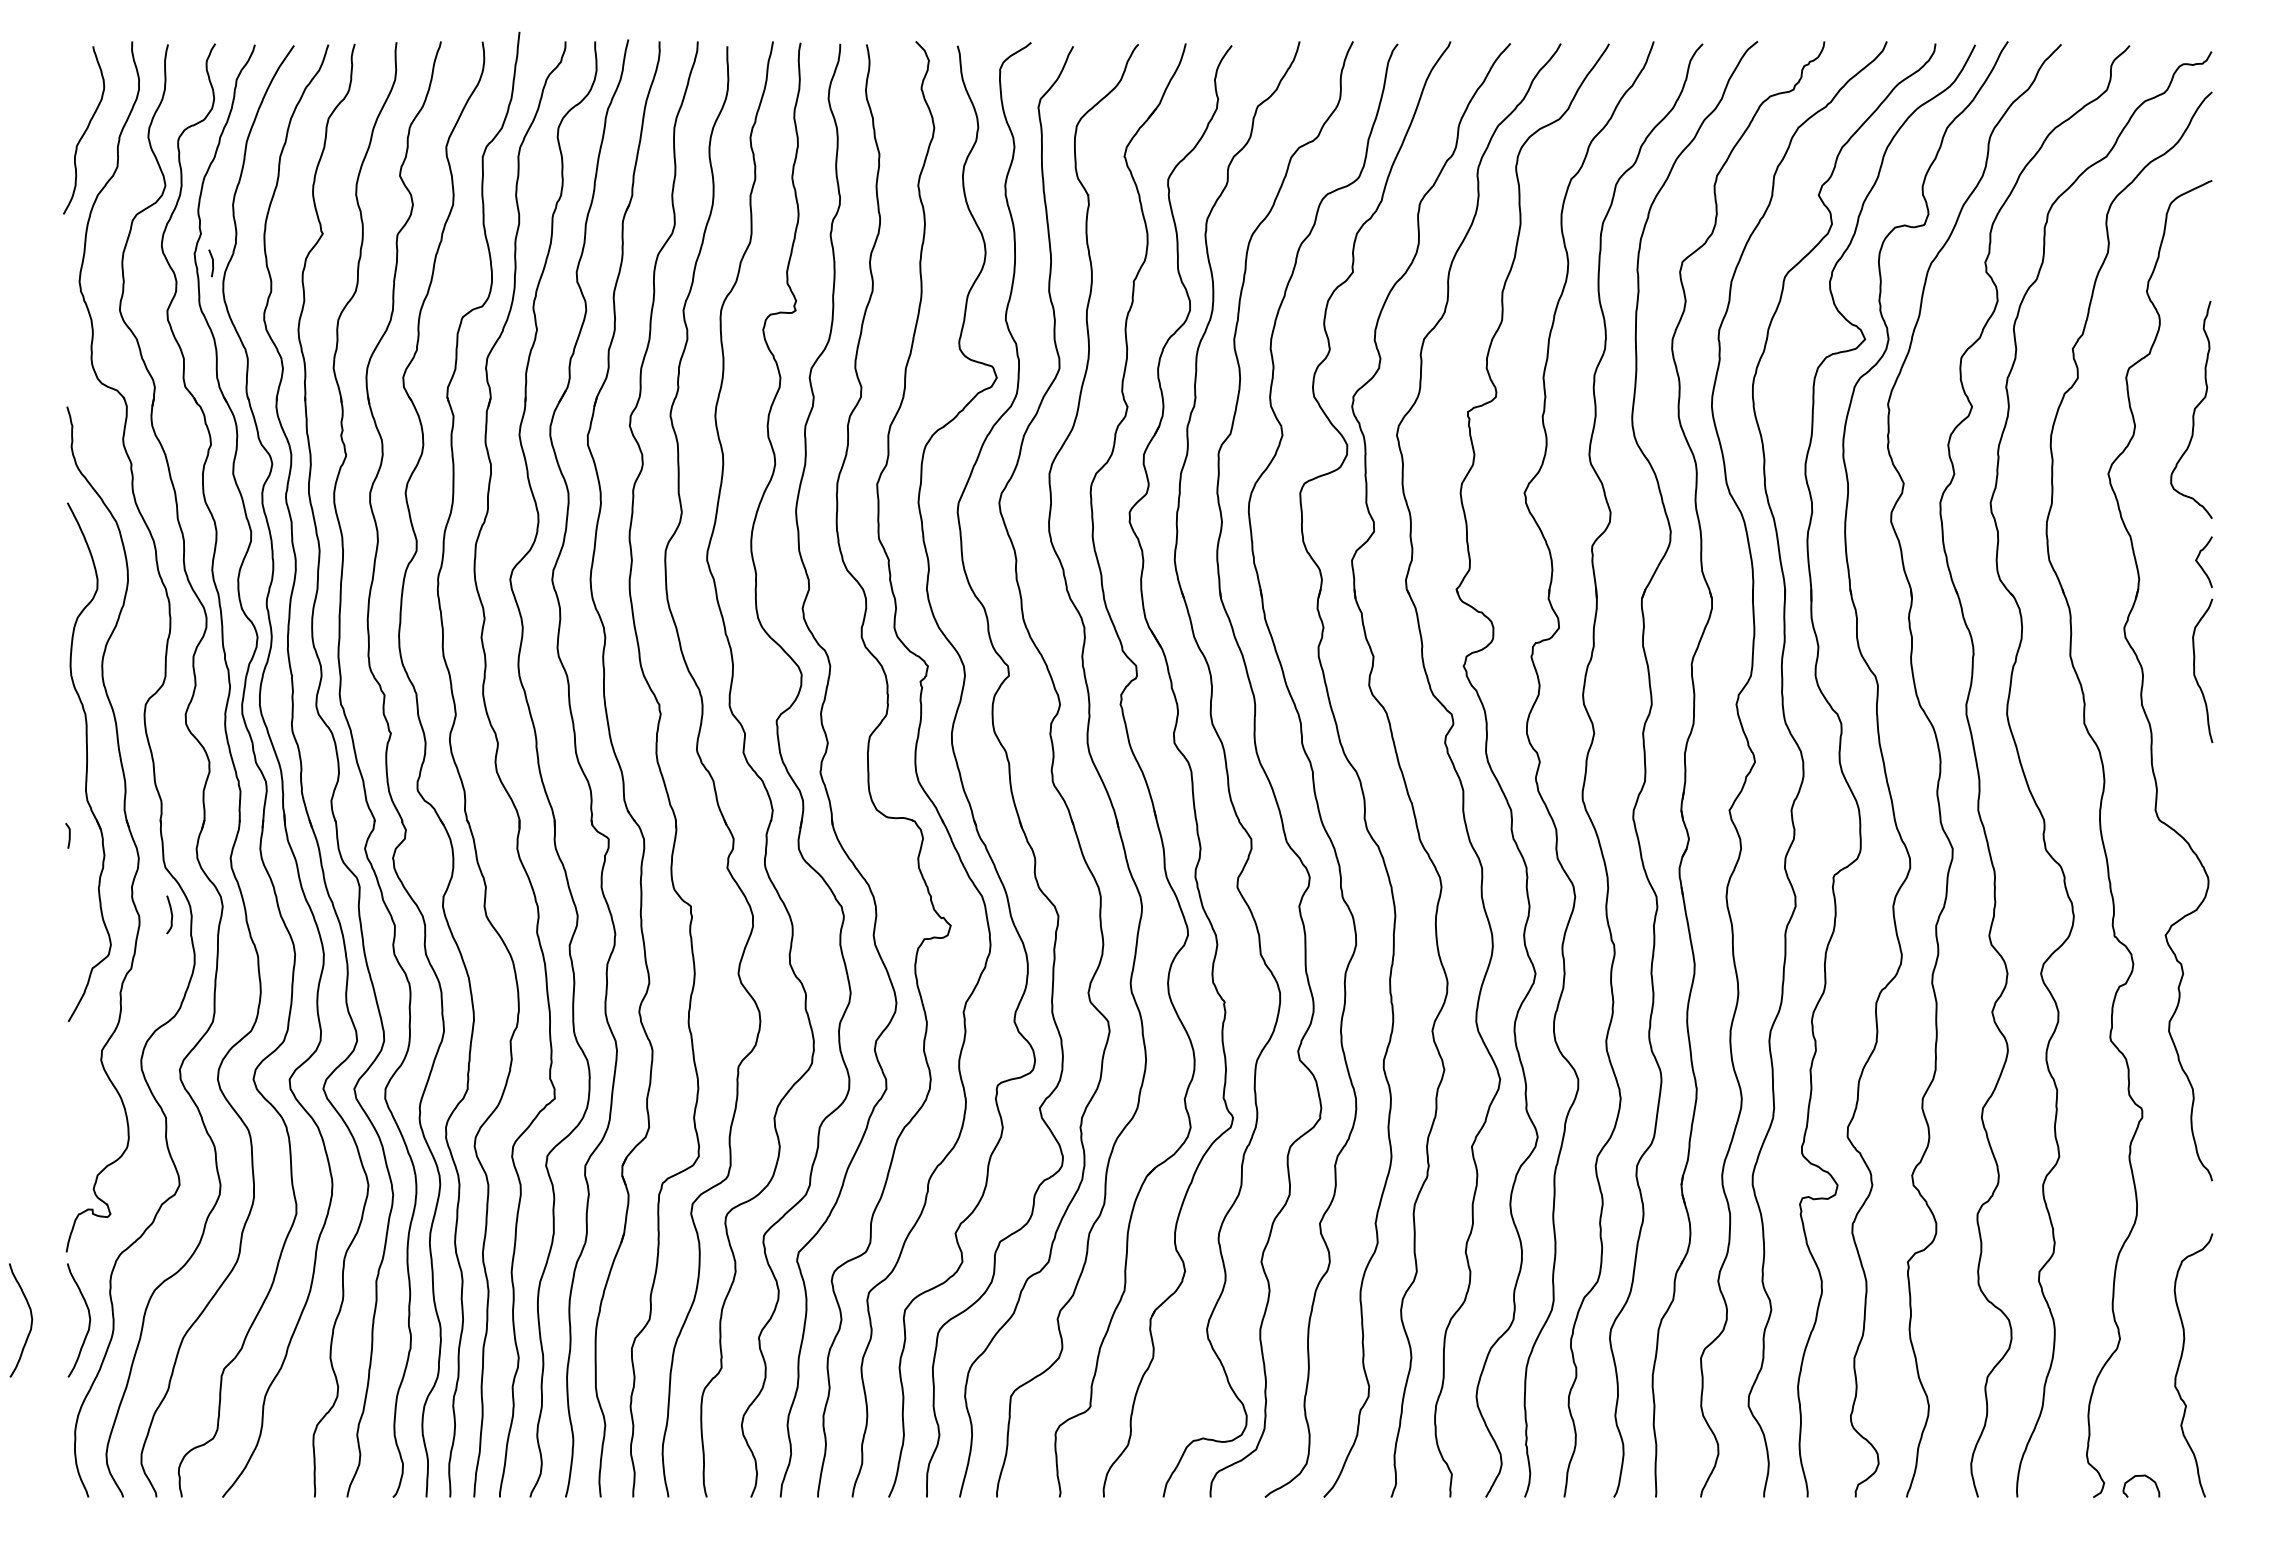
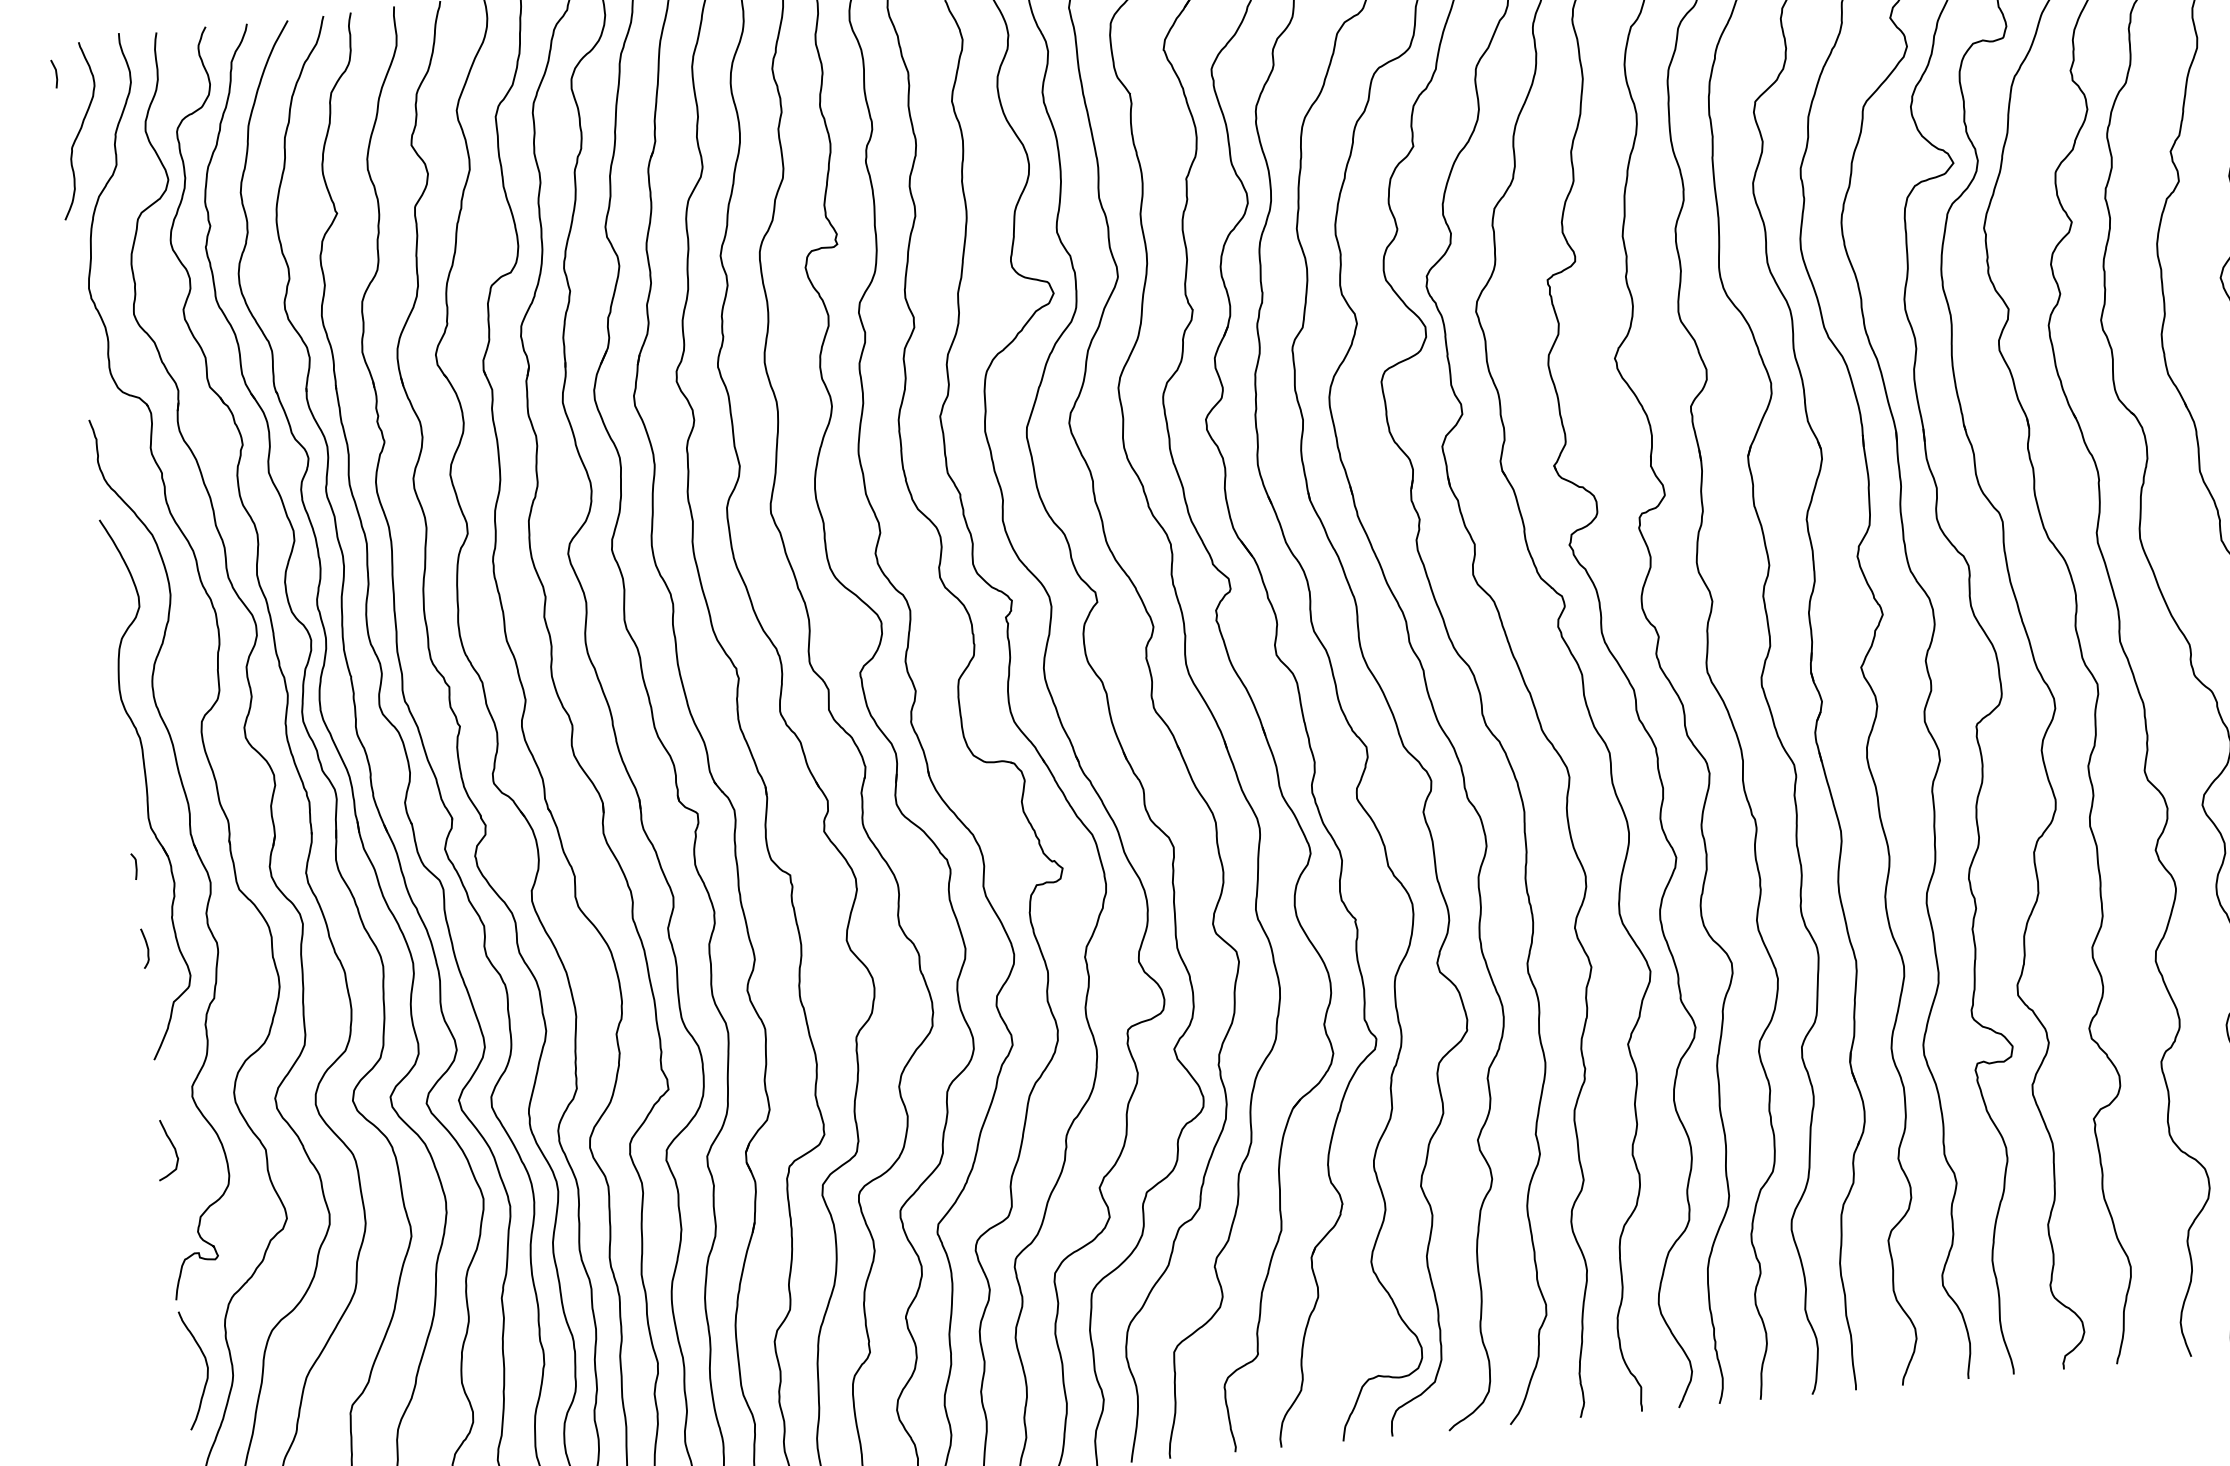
line: (212, 263) -> (55, 74), moved
curve: (170, 913) -> (146, 947), moved
curve: (77, 1105) -> (172, 1146), added
curve: (30, 1323) -> (146, 1378), removed

